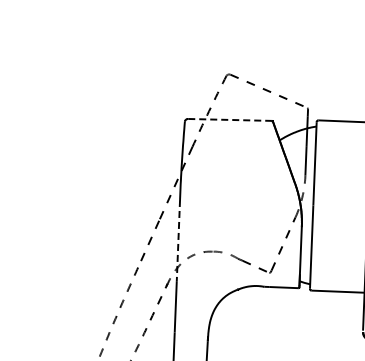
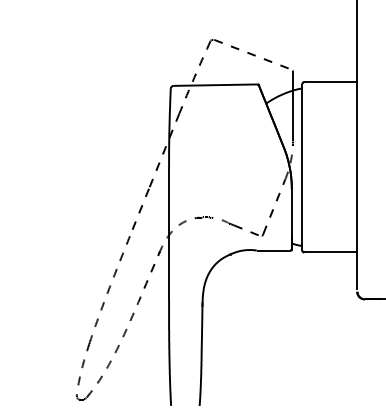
line: (229, 120) -> (215, 85), dashed -> solid
line: (178, 240) -> (169, 207), dashed -> solid

